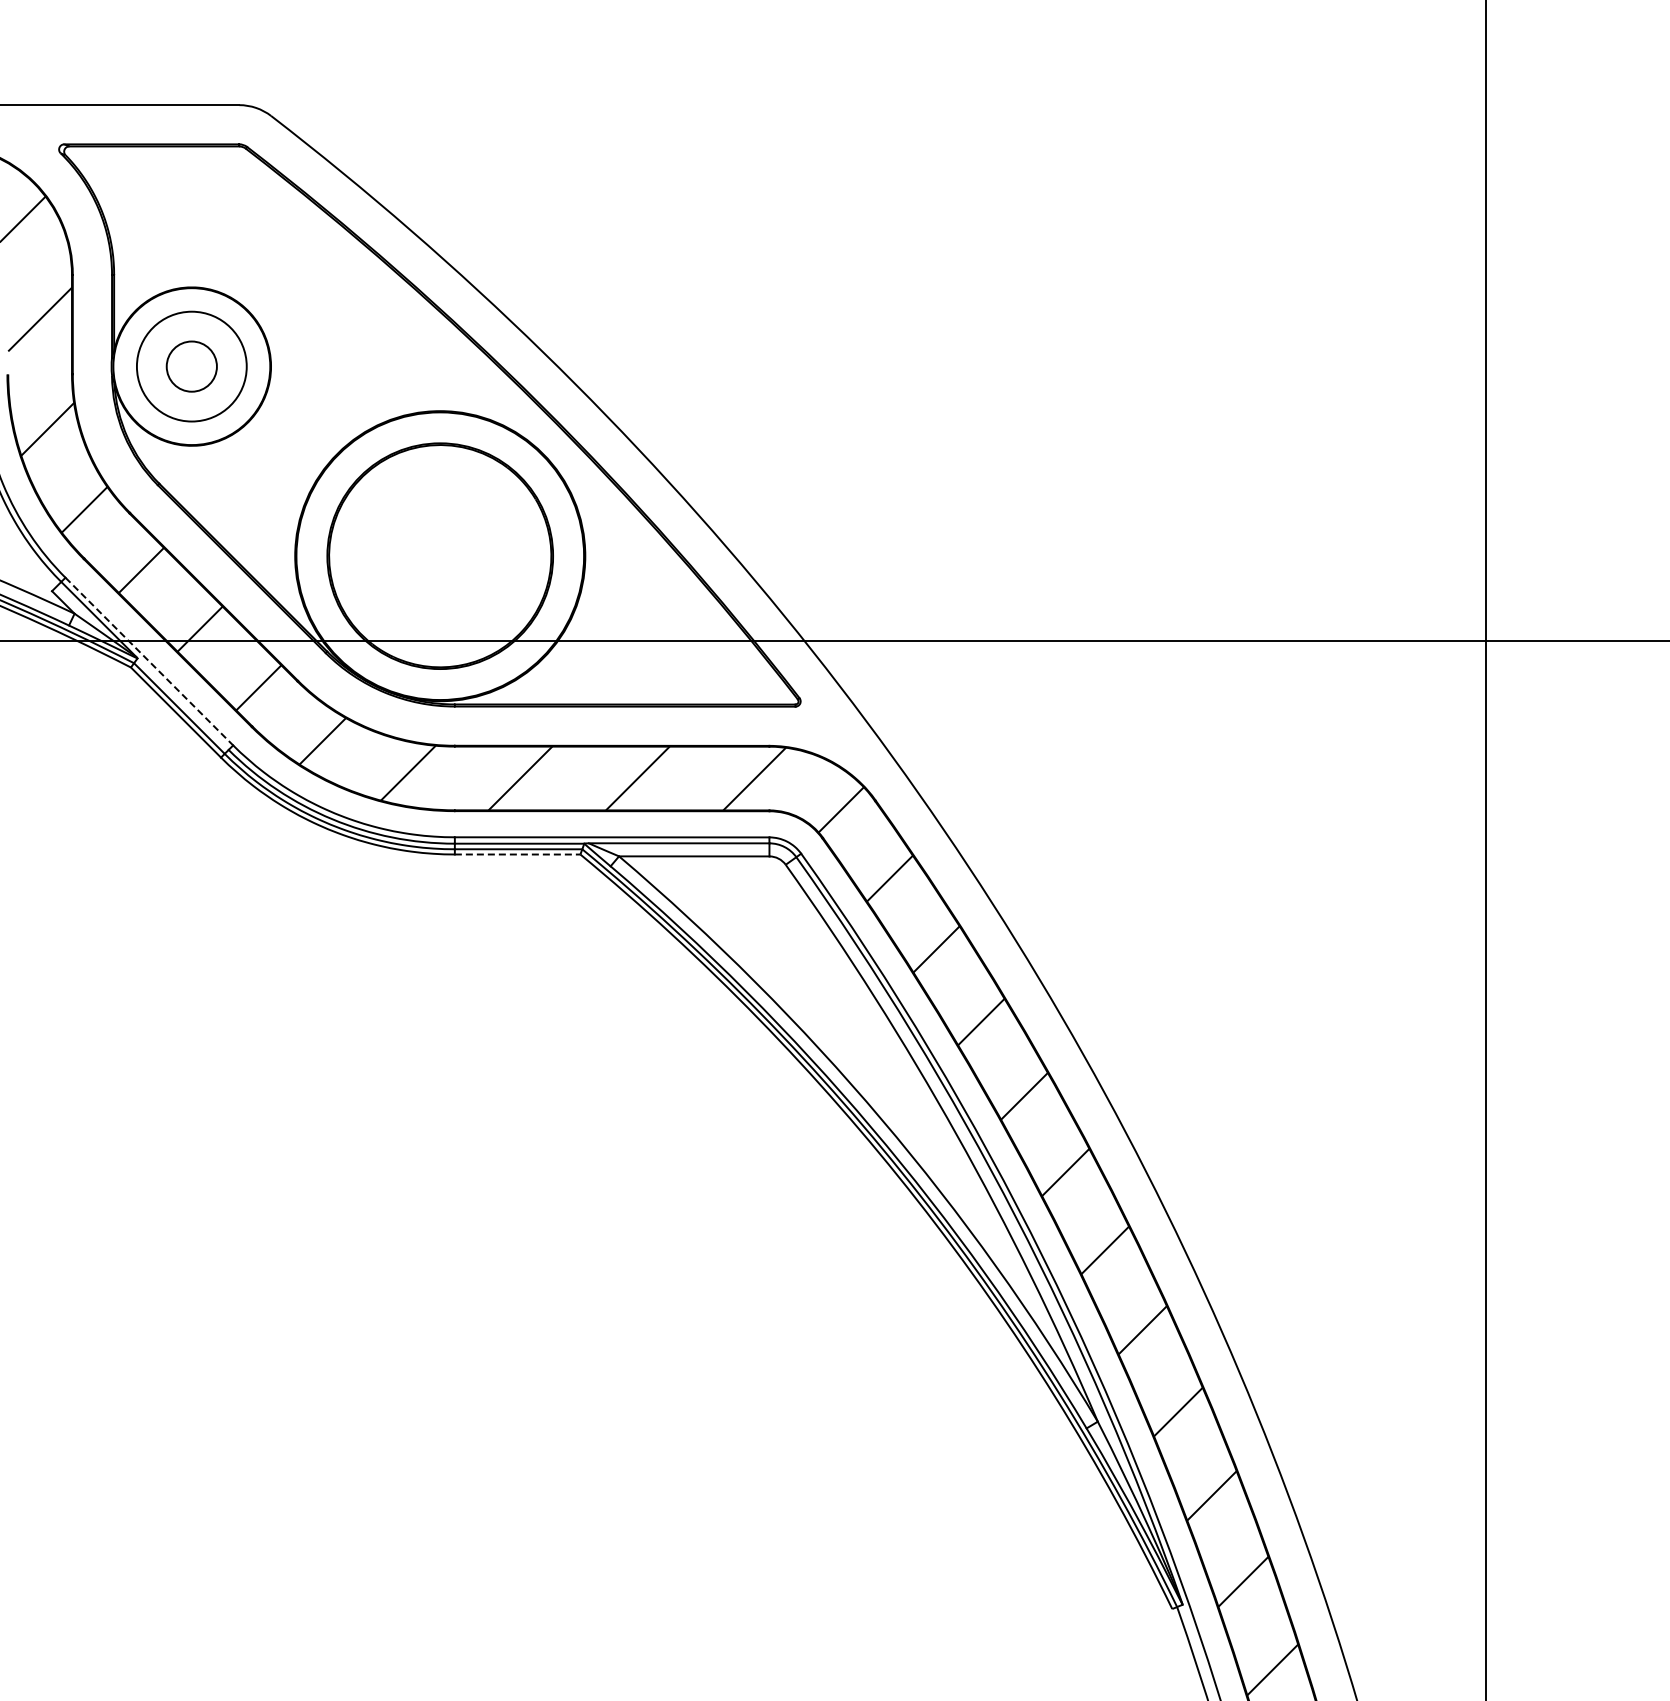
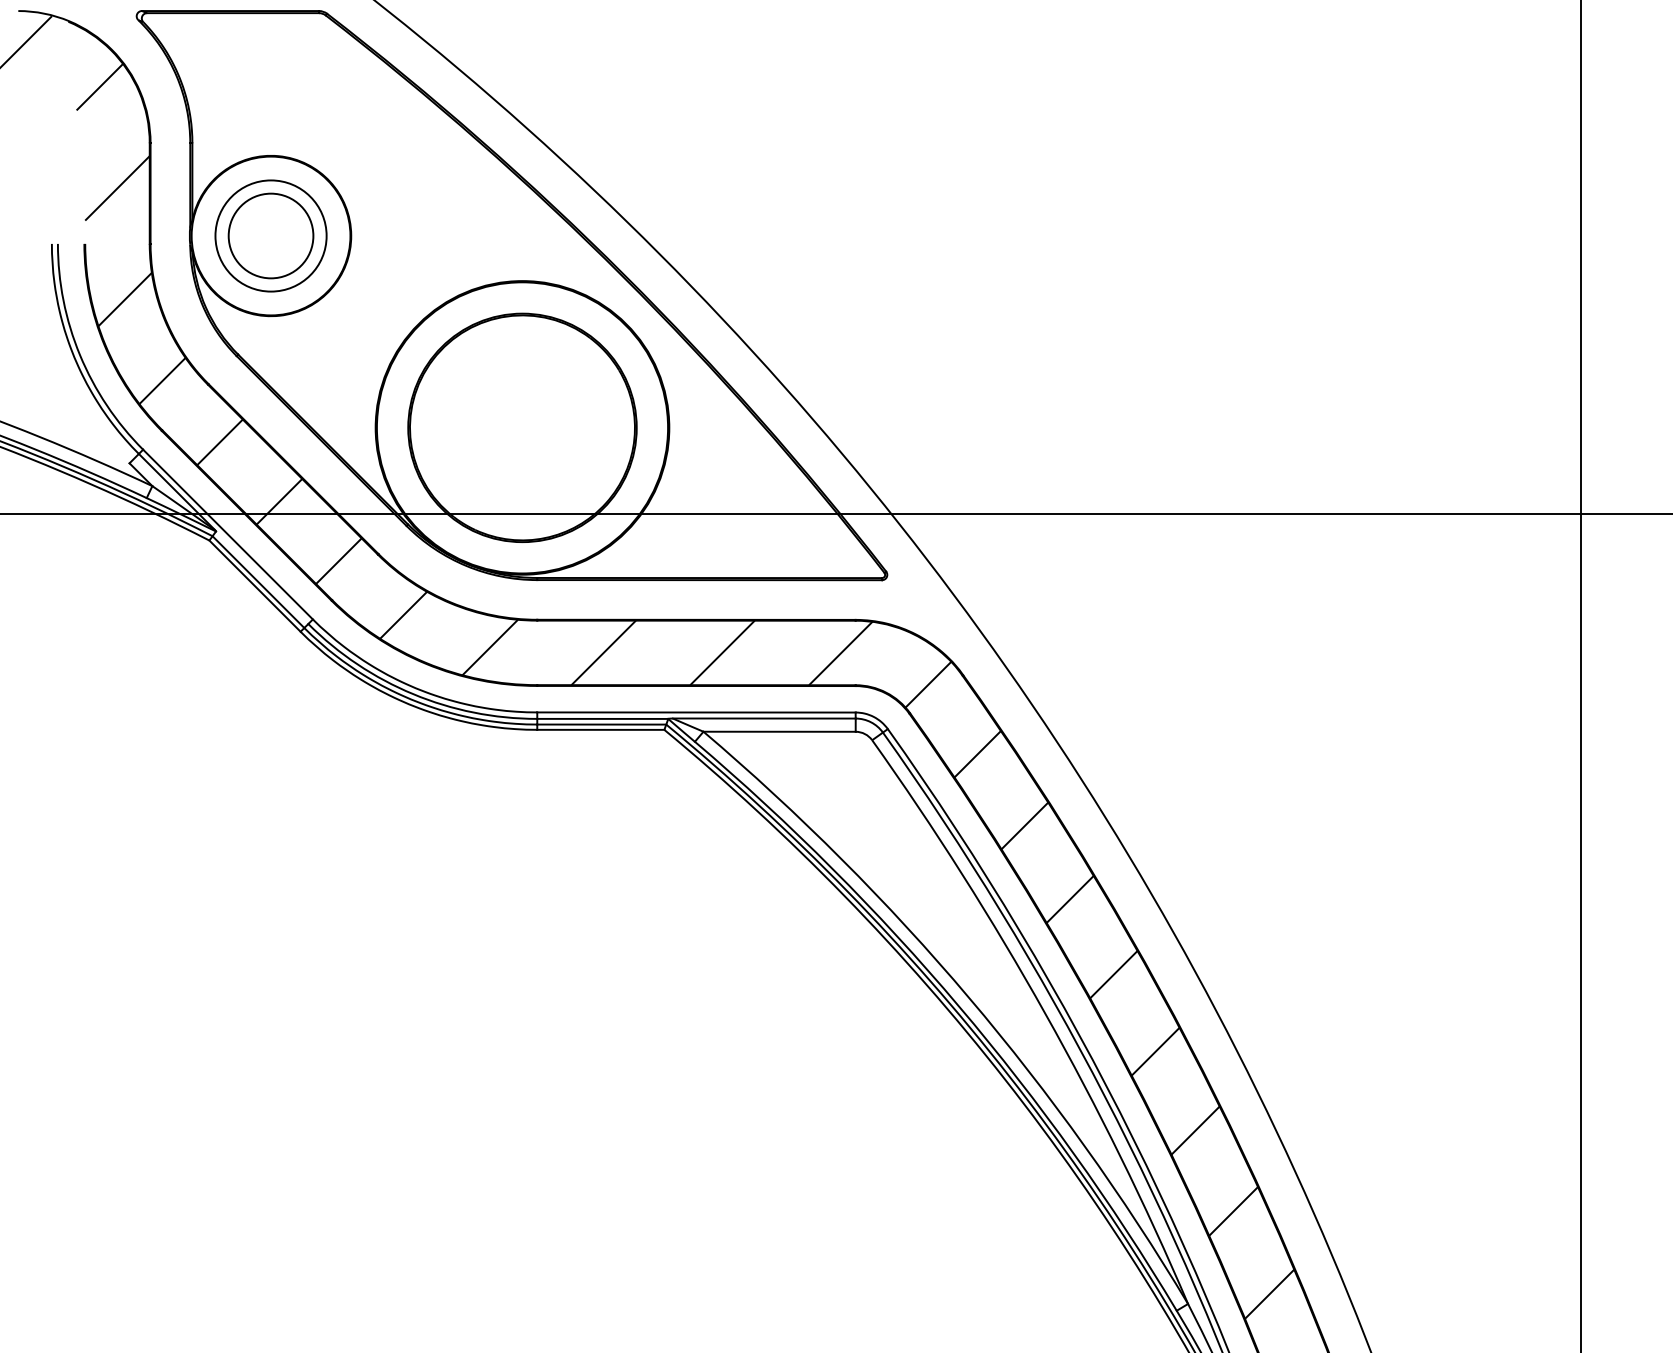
circle: (191, 366) -> (270, 235), size x1.67
line: (149, 661) -> (228, 534), dashed -> solid
line: (517, 854) -> (600, 729), dashed -> solid

